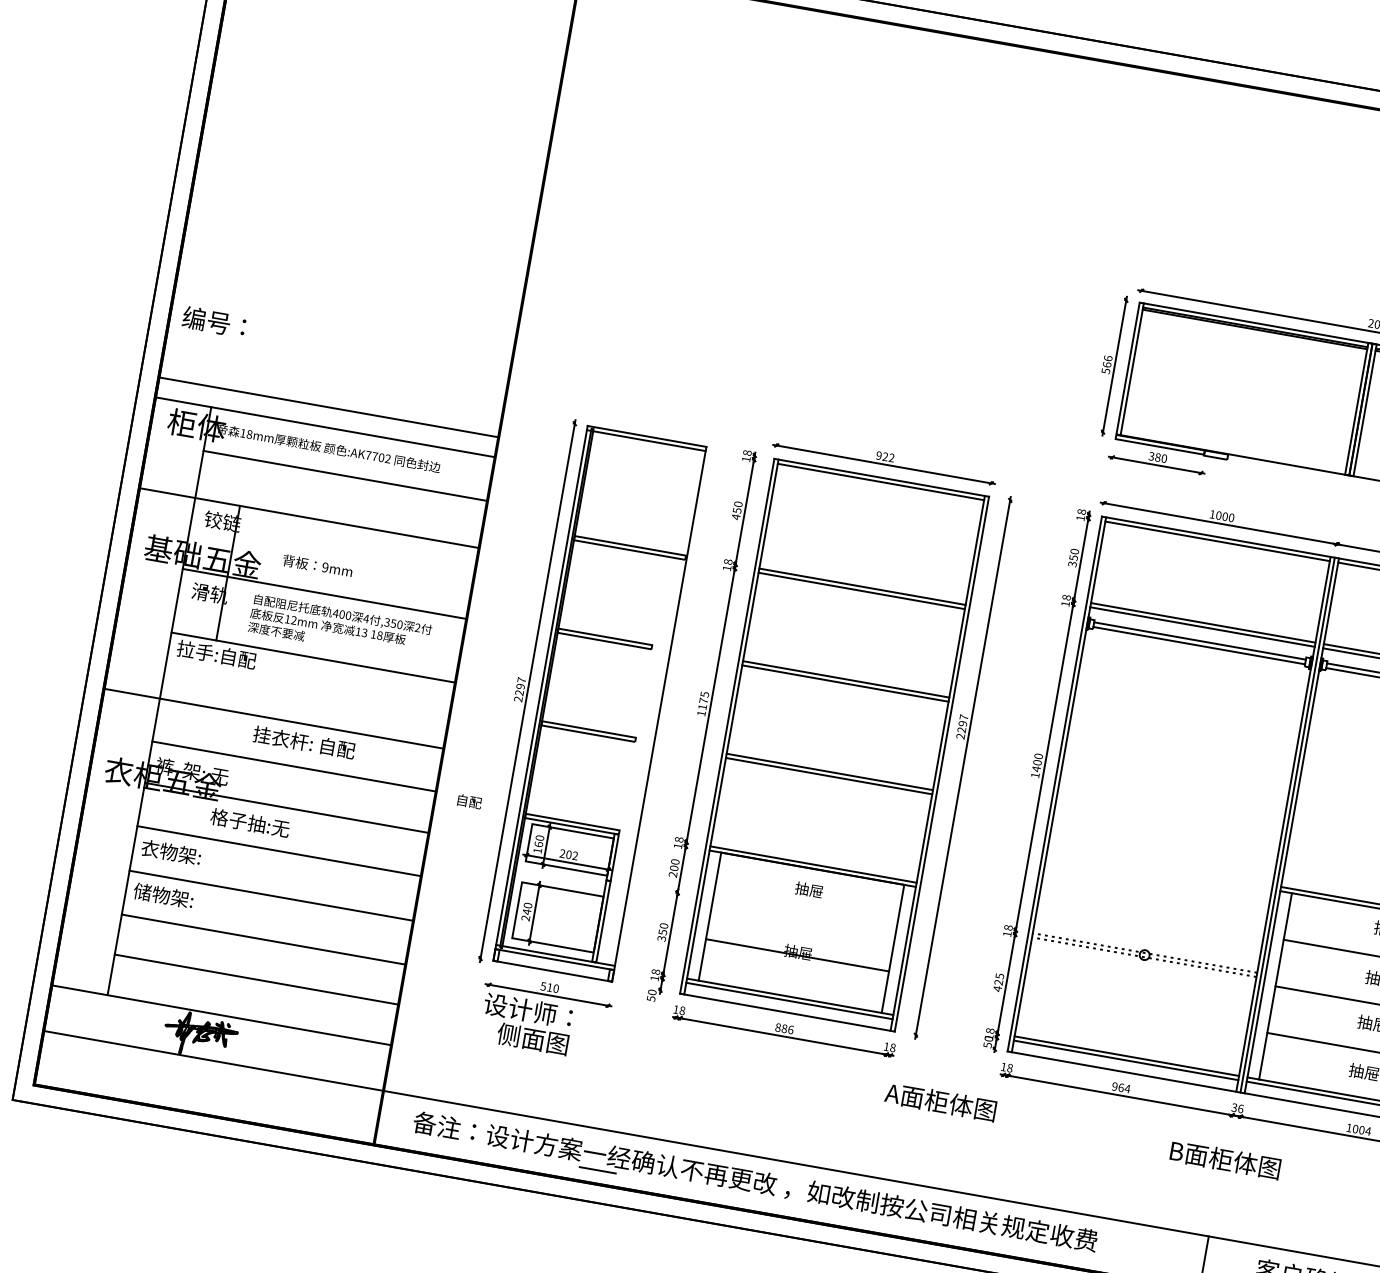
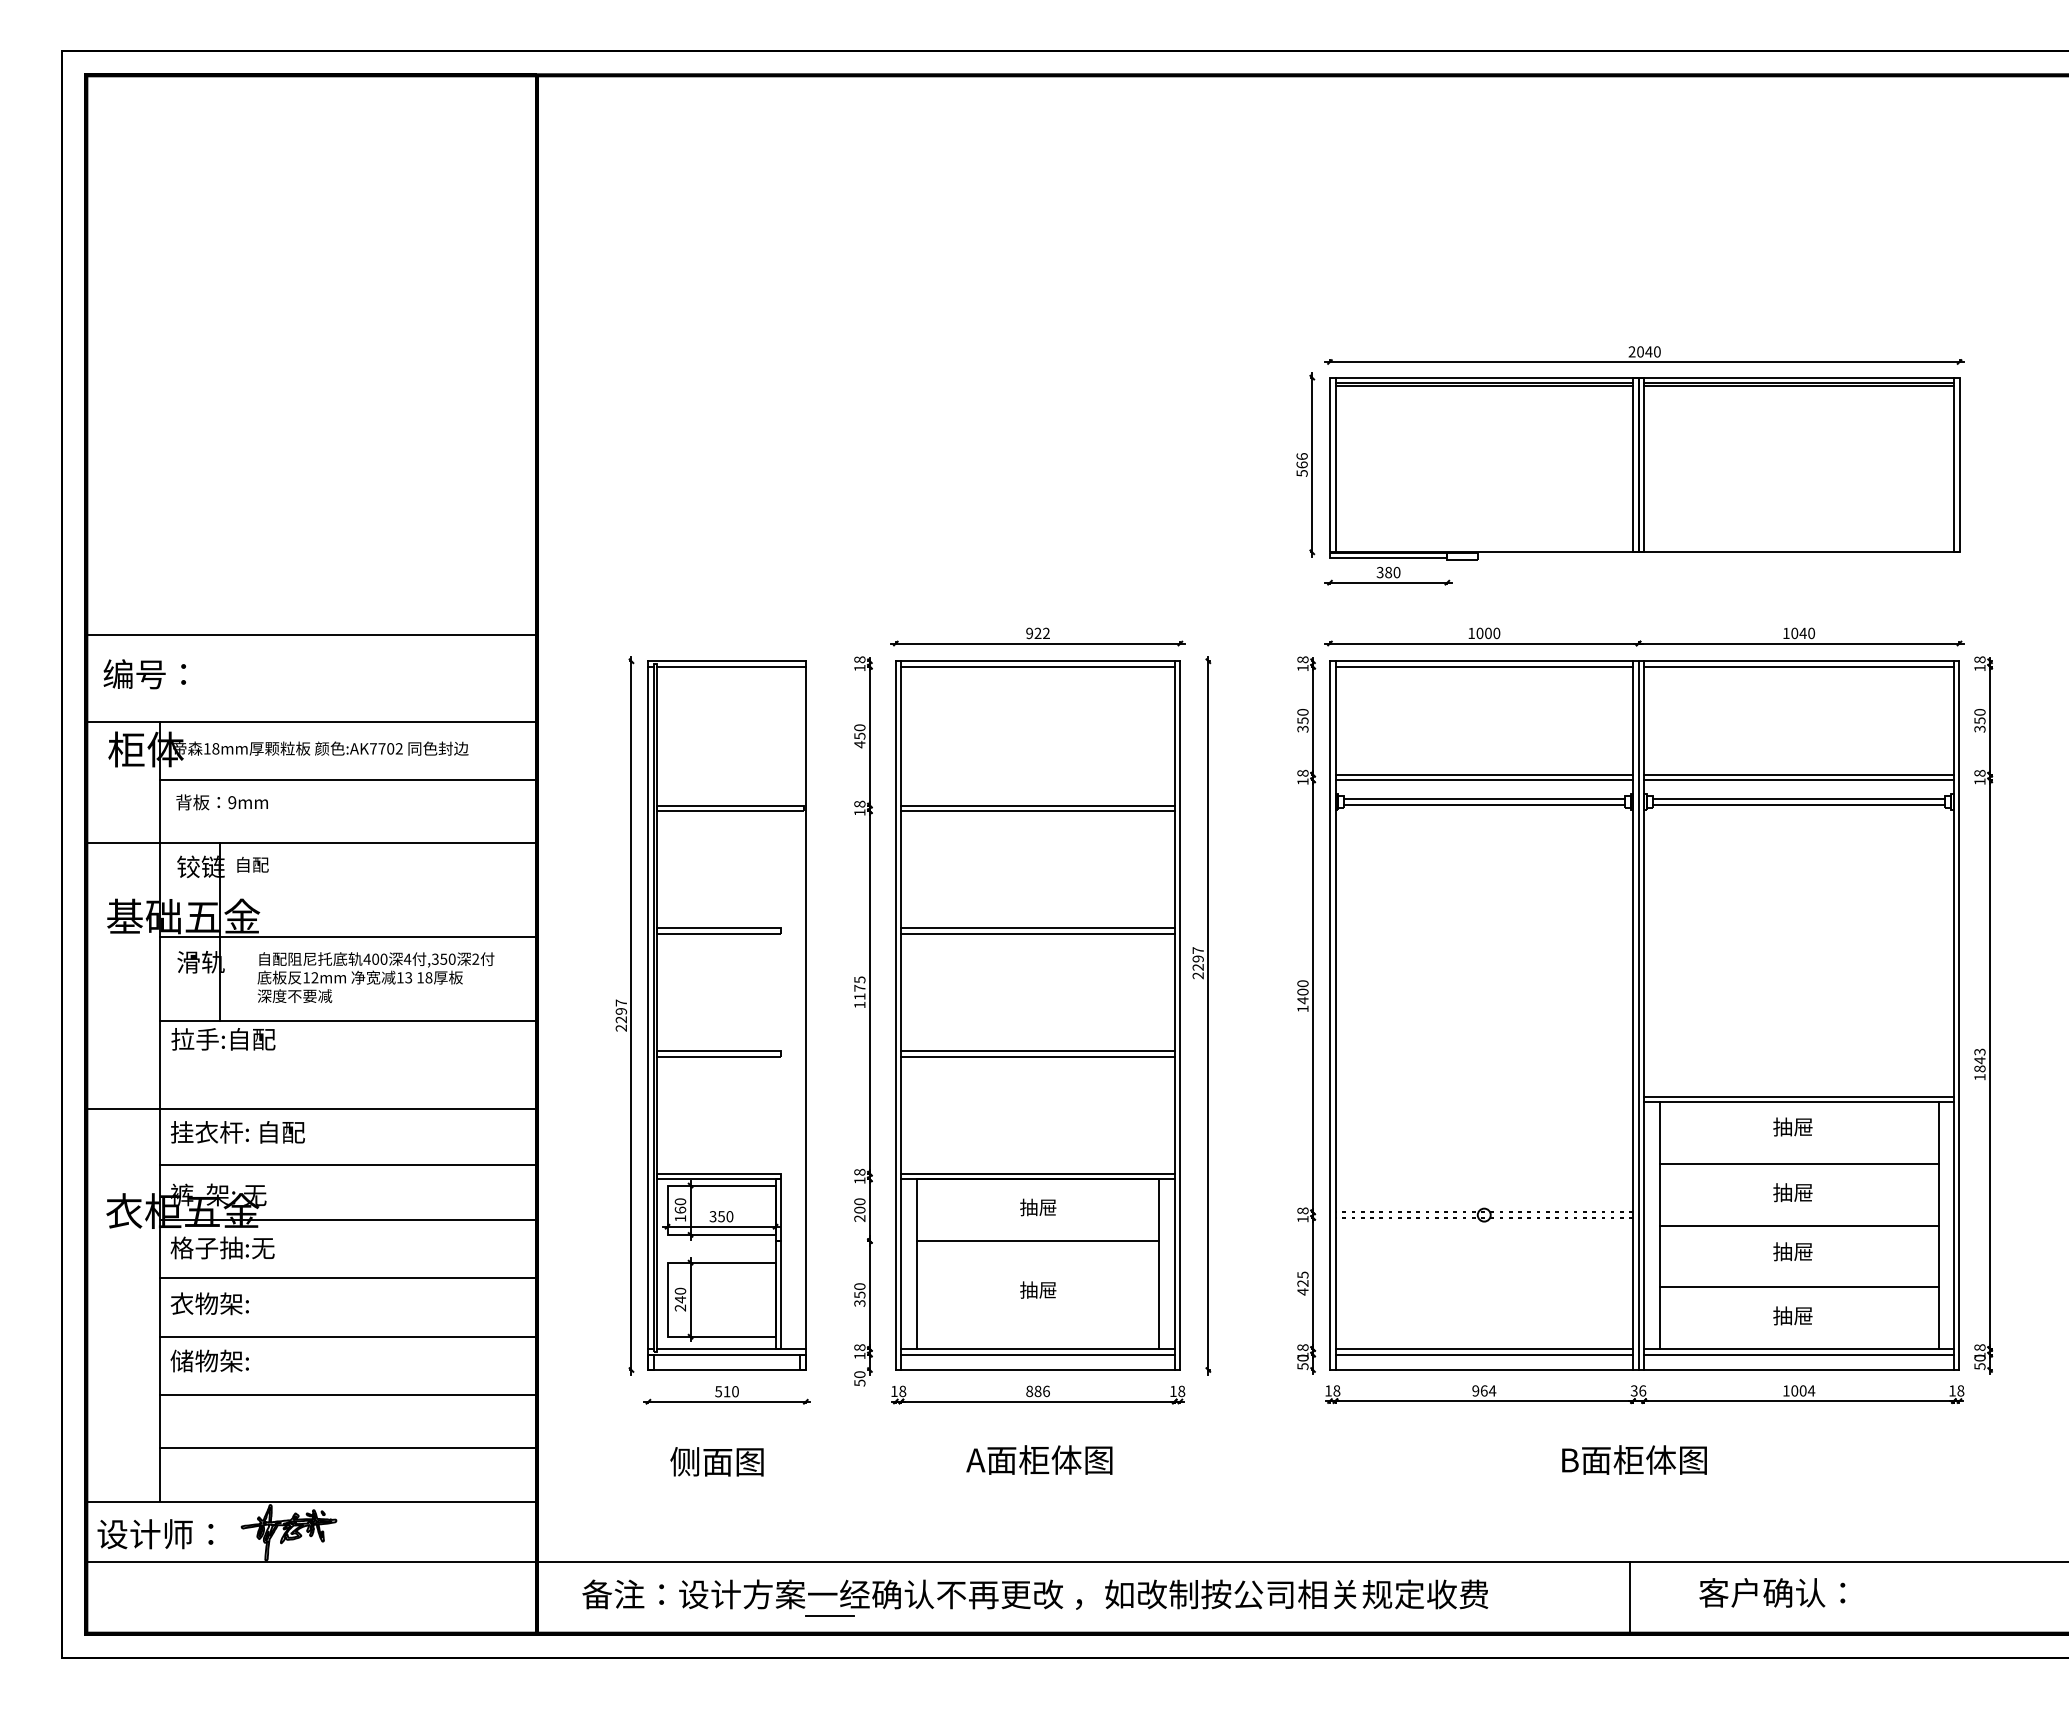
text: (213, 322) -> (144, 674), moved
line: (328, 406) -> (311, 634), moved
text: (317, 565) -> (221, 802), moved
text: (303, 742) -> (237, 1132), moved
text: (469, 801) -> (252, 864), moved
text: (250, 822) -> (222, 1247), moved
text: (568, 854) -> (721, 1216), 202 -> 350
line: (797, 955) -> (1037, 1241), moved
text: (528, 1010) -> (155, 1534), moved
text: (940, 1101) -> (1039, 1459), moved

